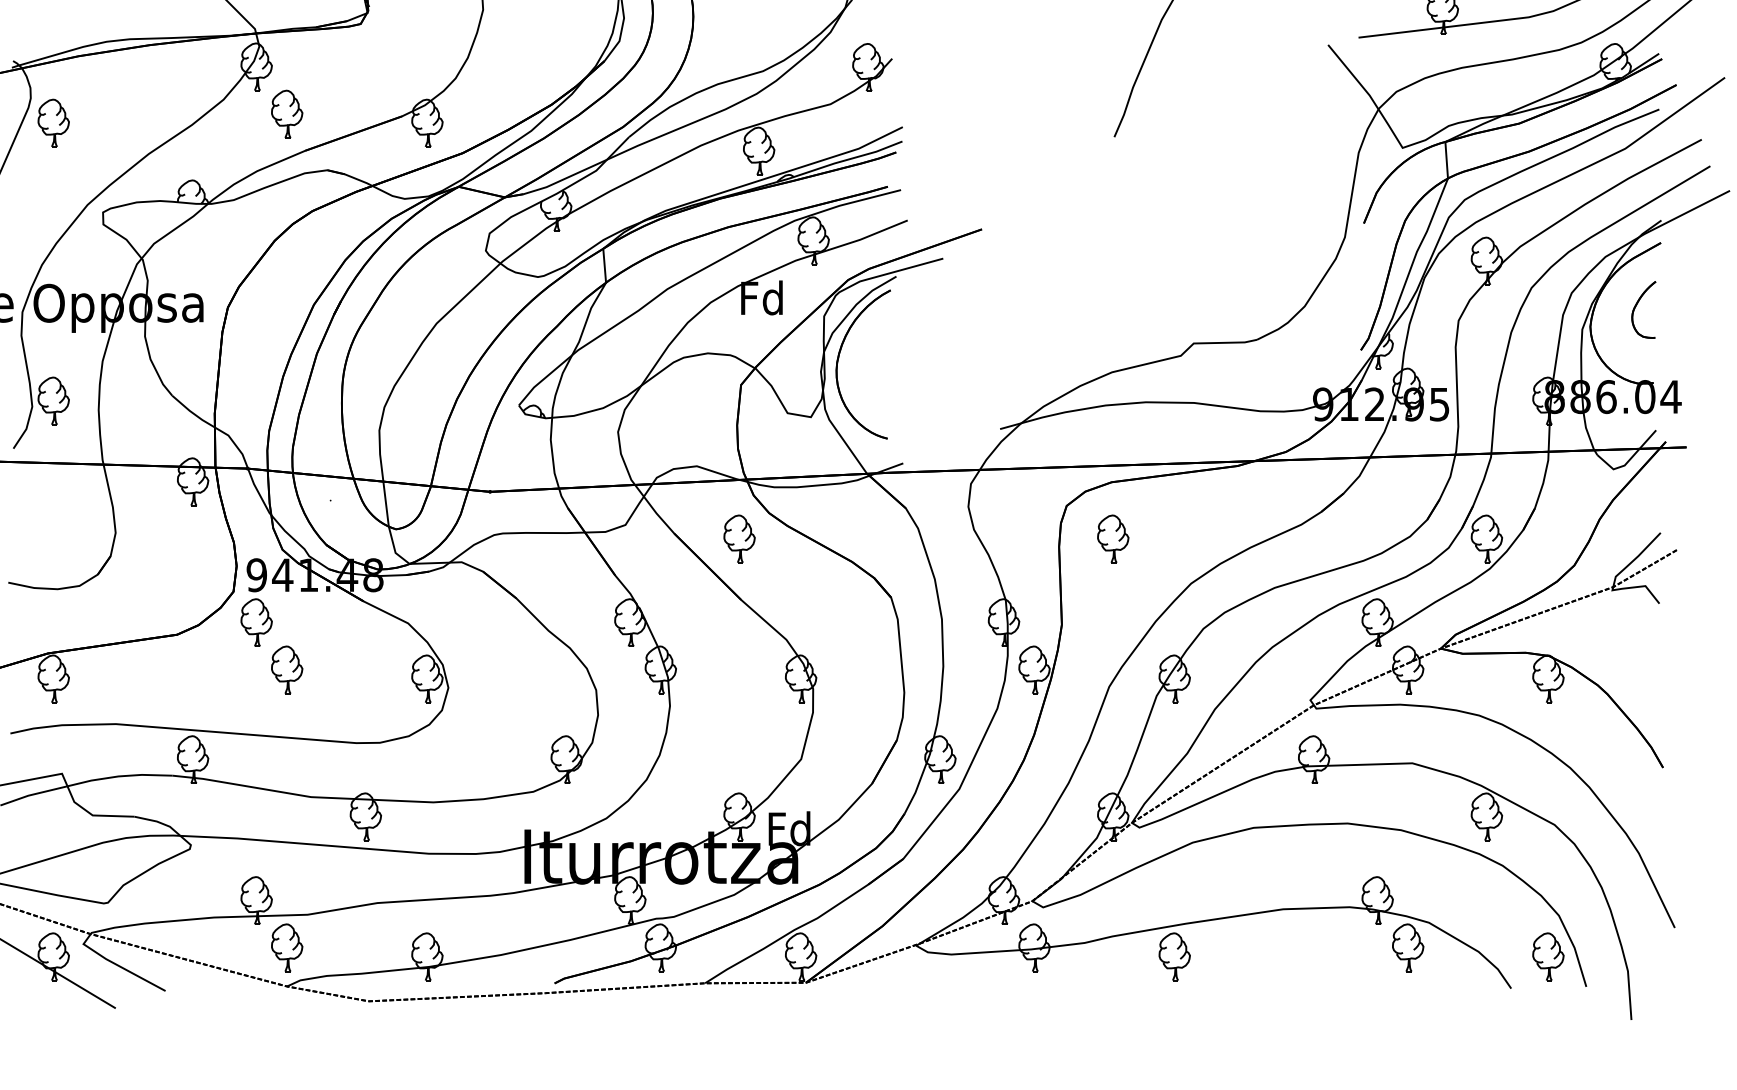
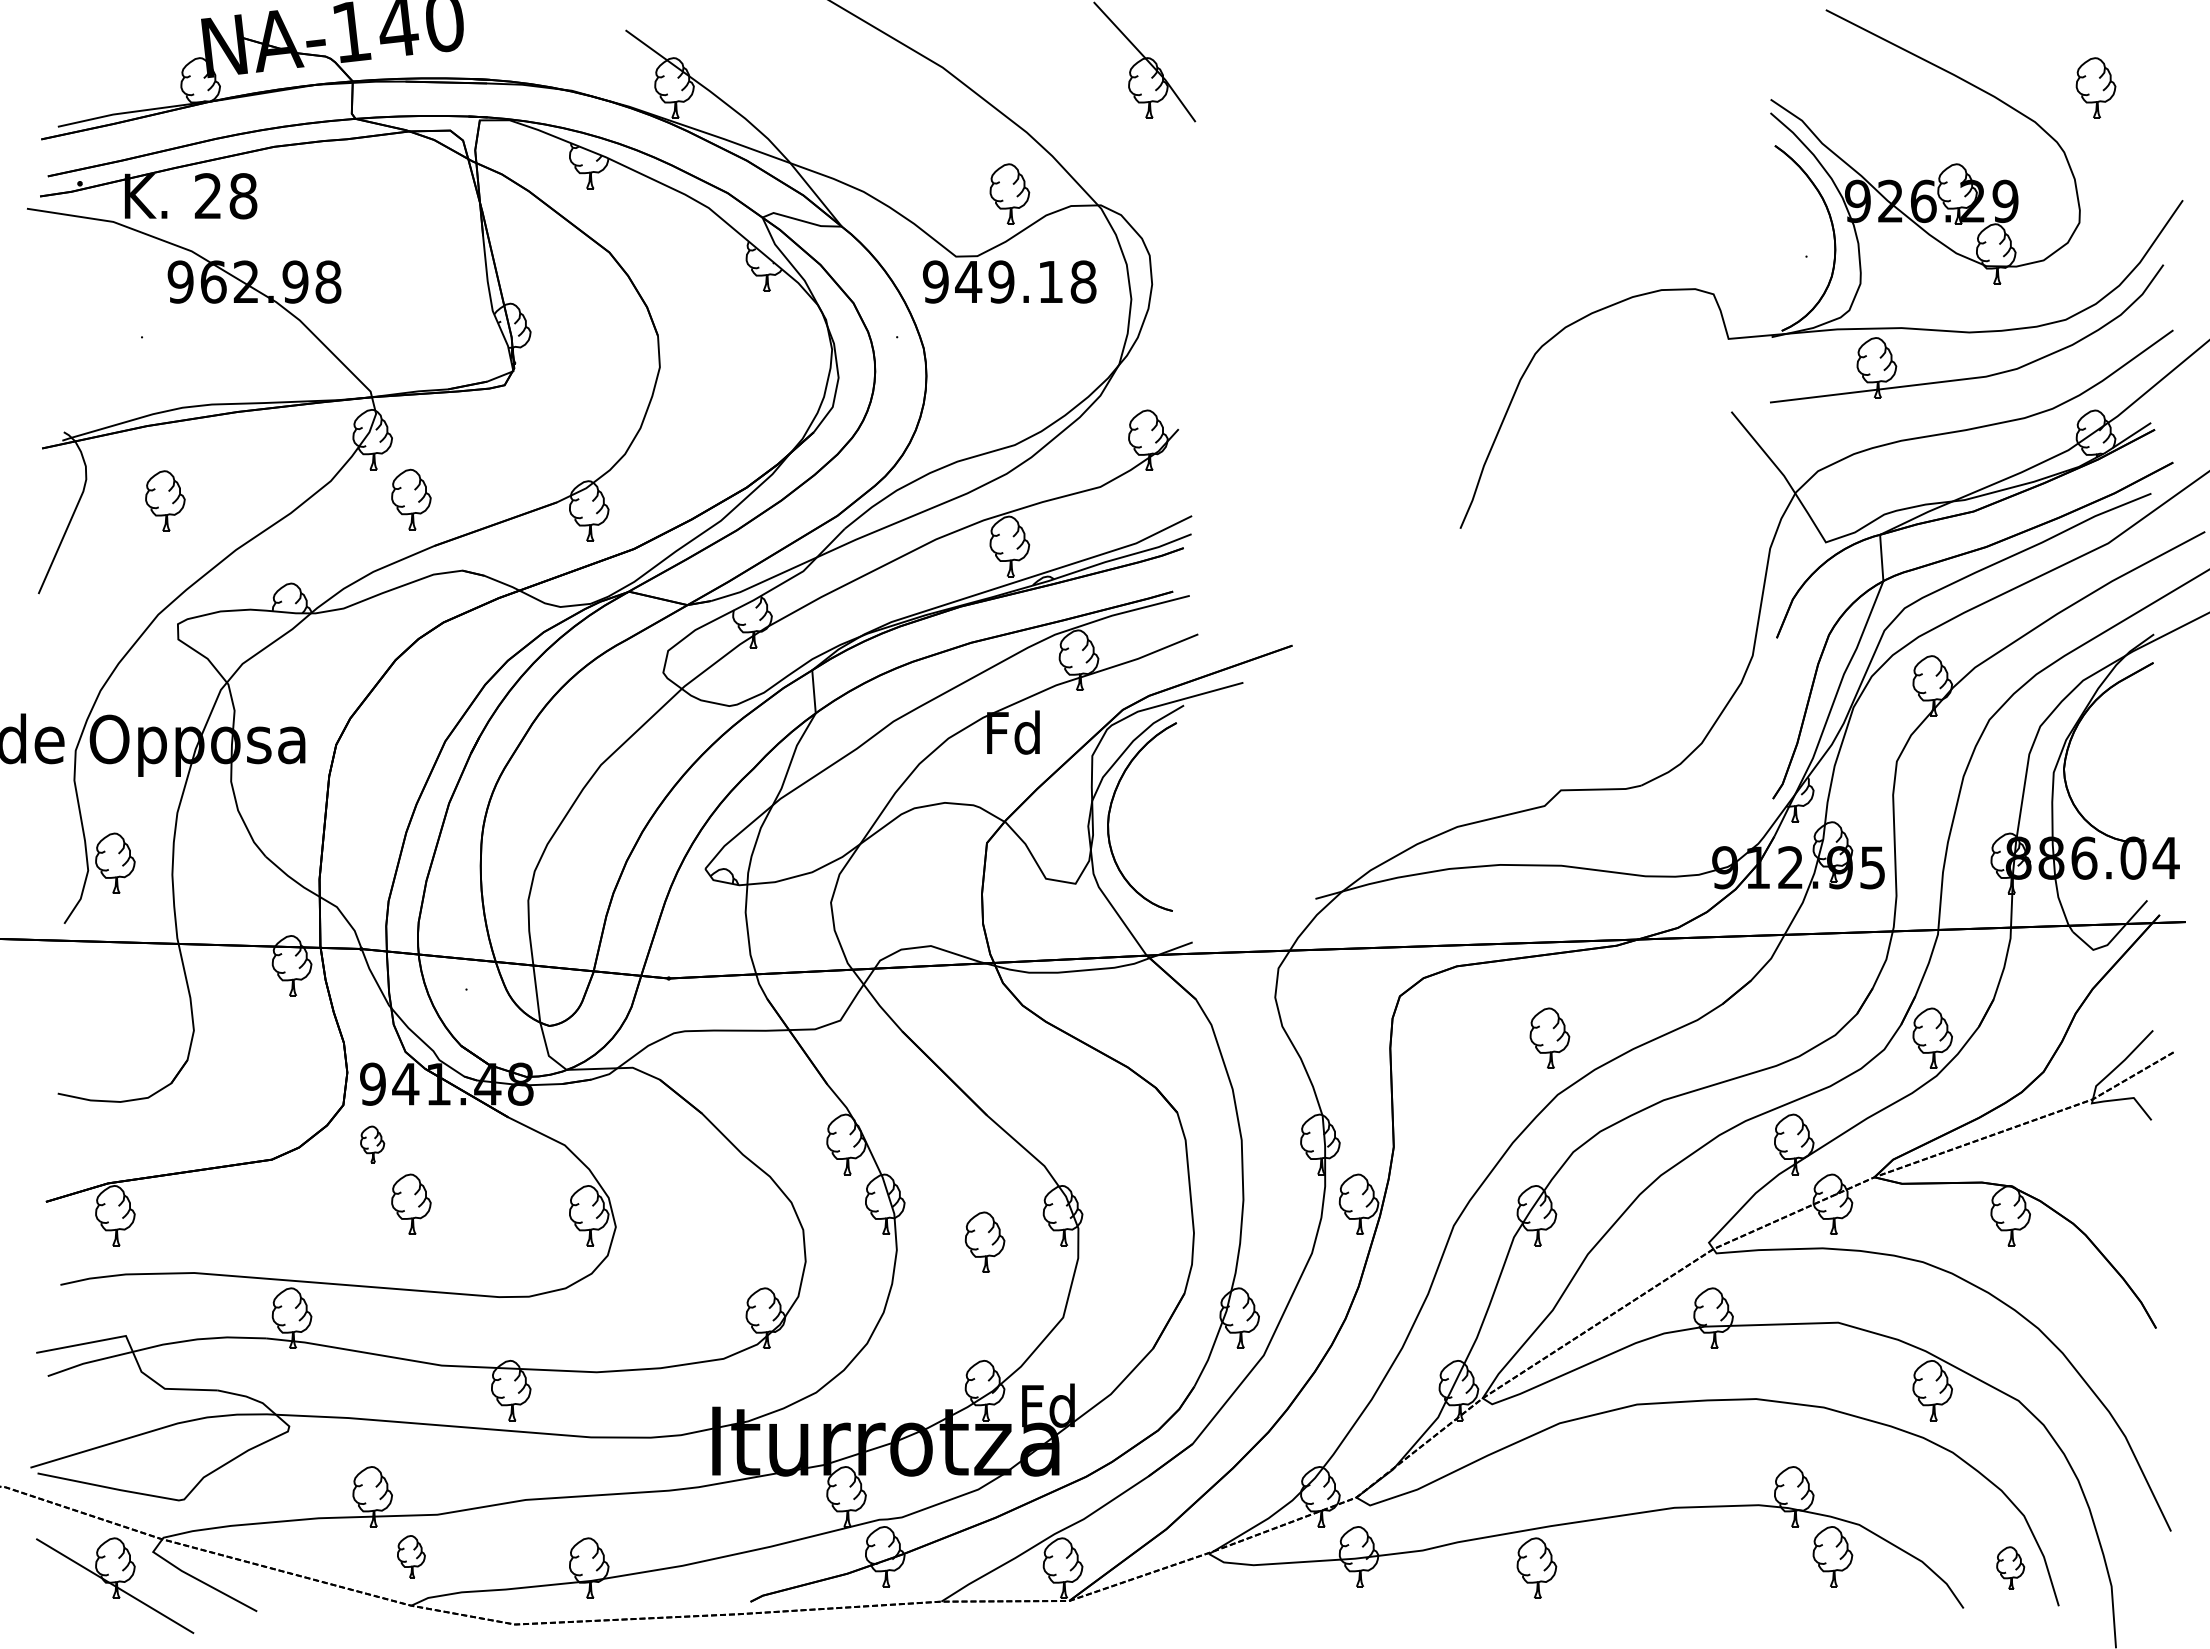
part: (53, 122) -> (165, 500), moved
part: (1636, 306) -> (2122, 743), removed
part: (739, 538) -> (984, 1241), moved
part: (1112, 538) -> (1549, 1037), moved
part: (256, 622) -> (372, 1144), size x0.6
part: (287, 947) -> (411, 1556), size x0.7
part: (1548, 956) -> (2010, 1567), size x0.7

